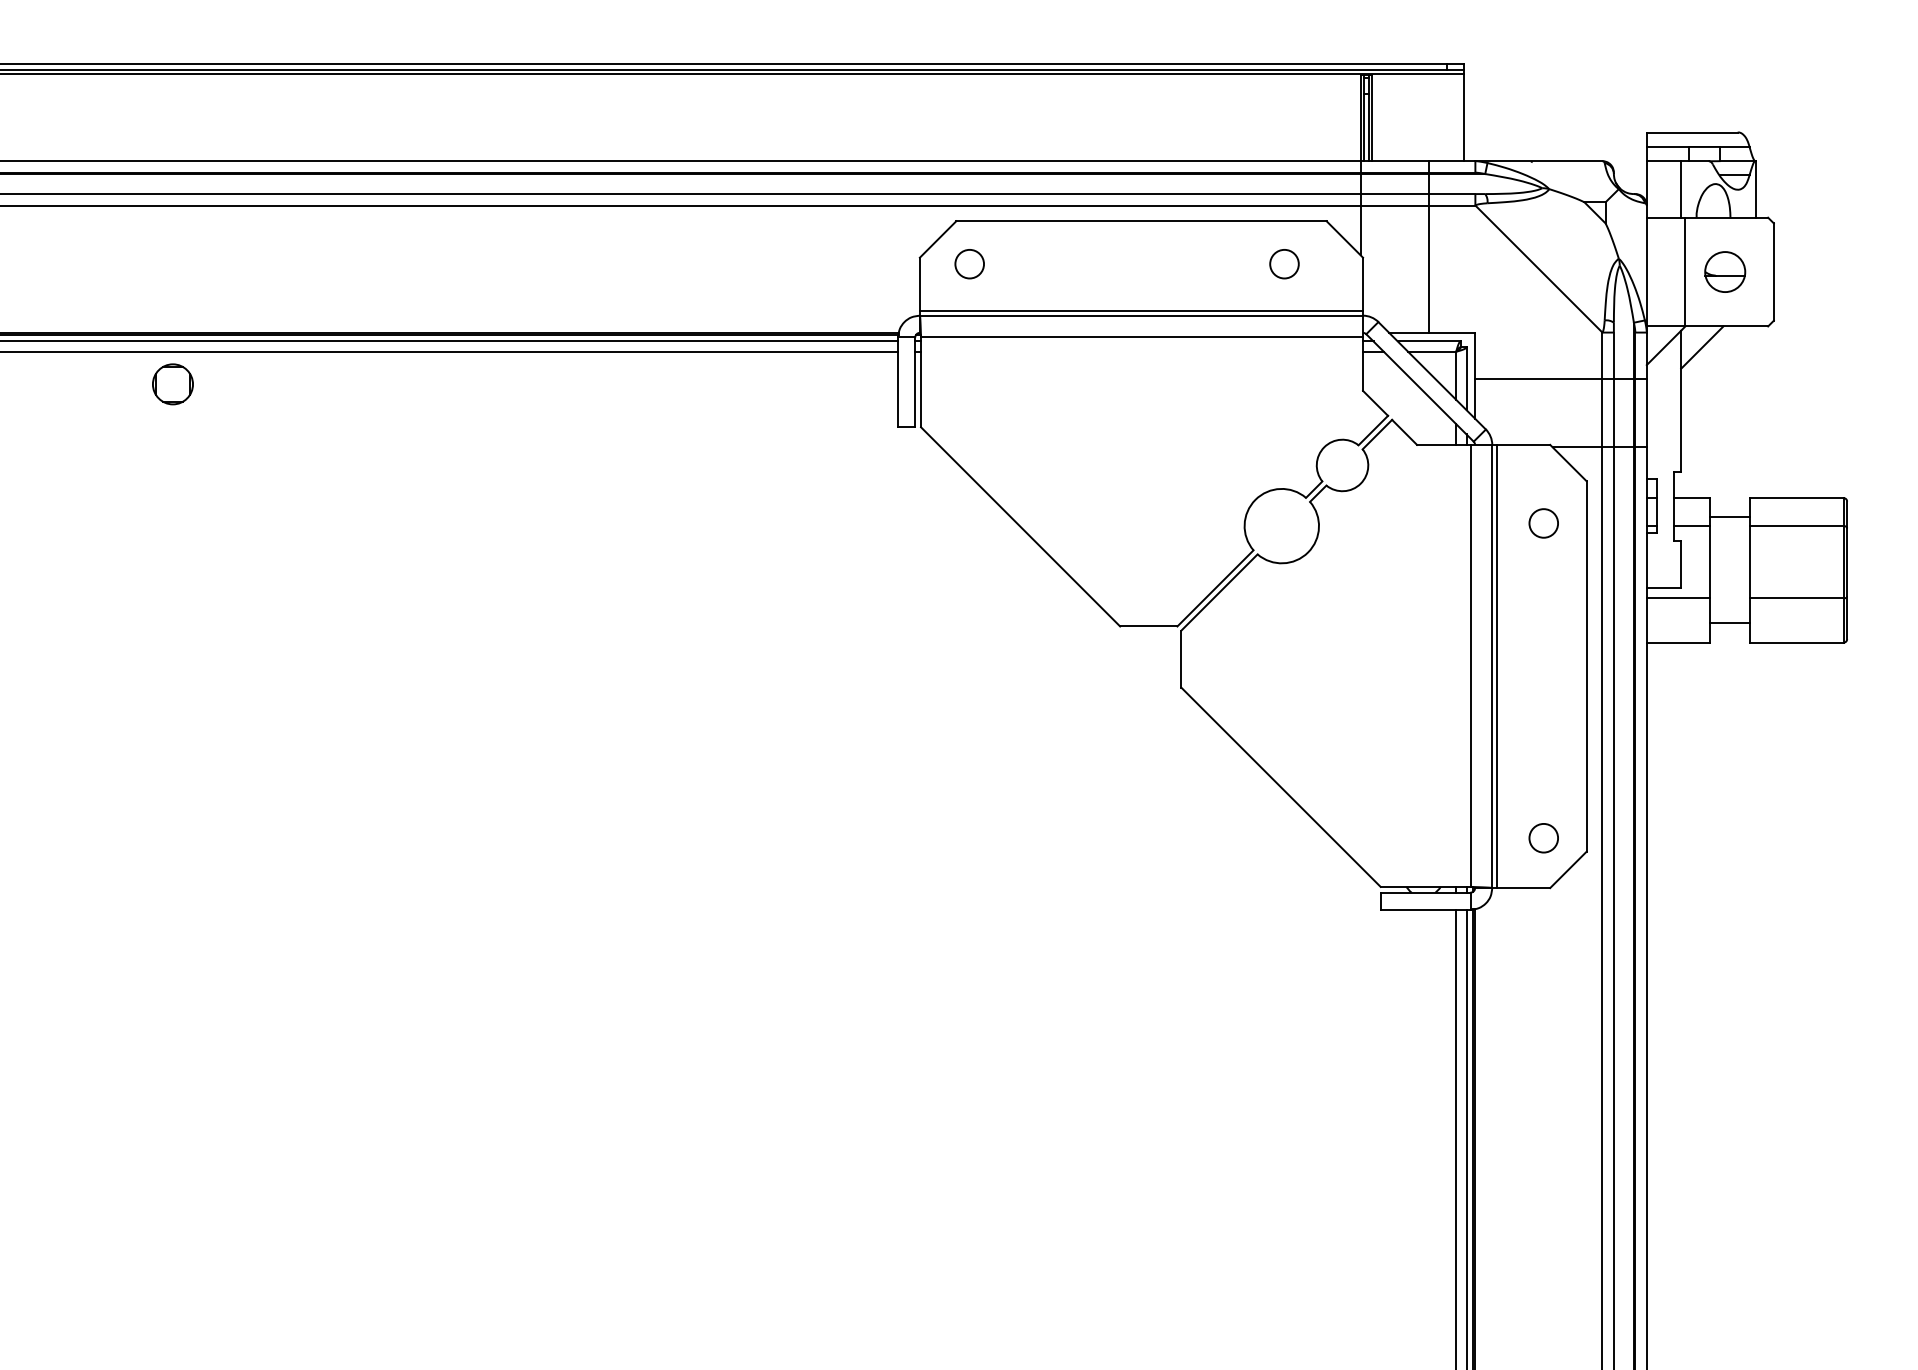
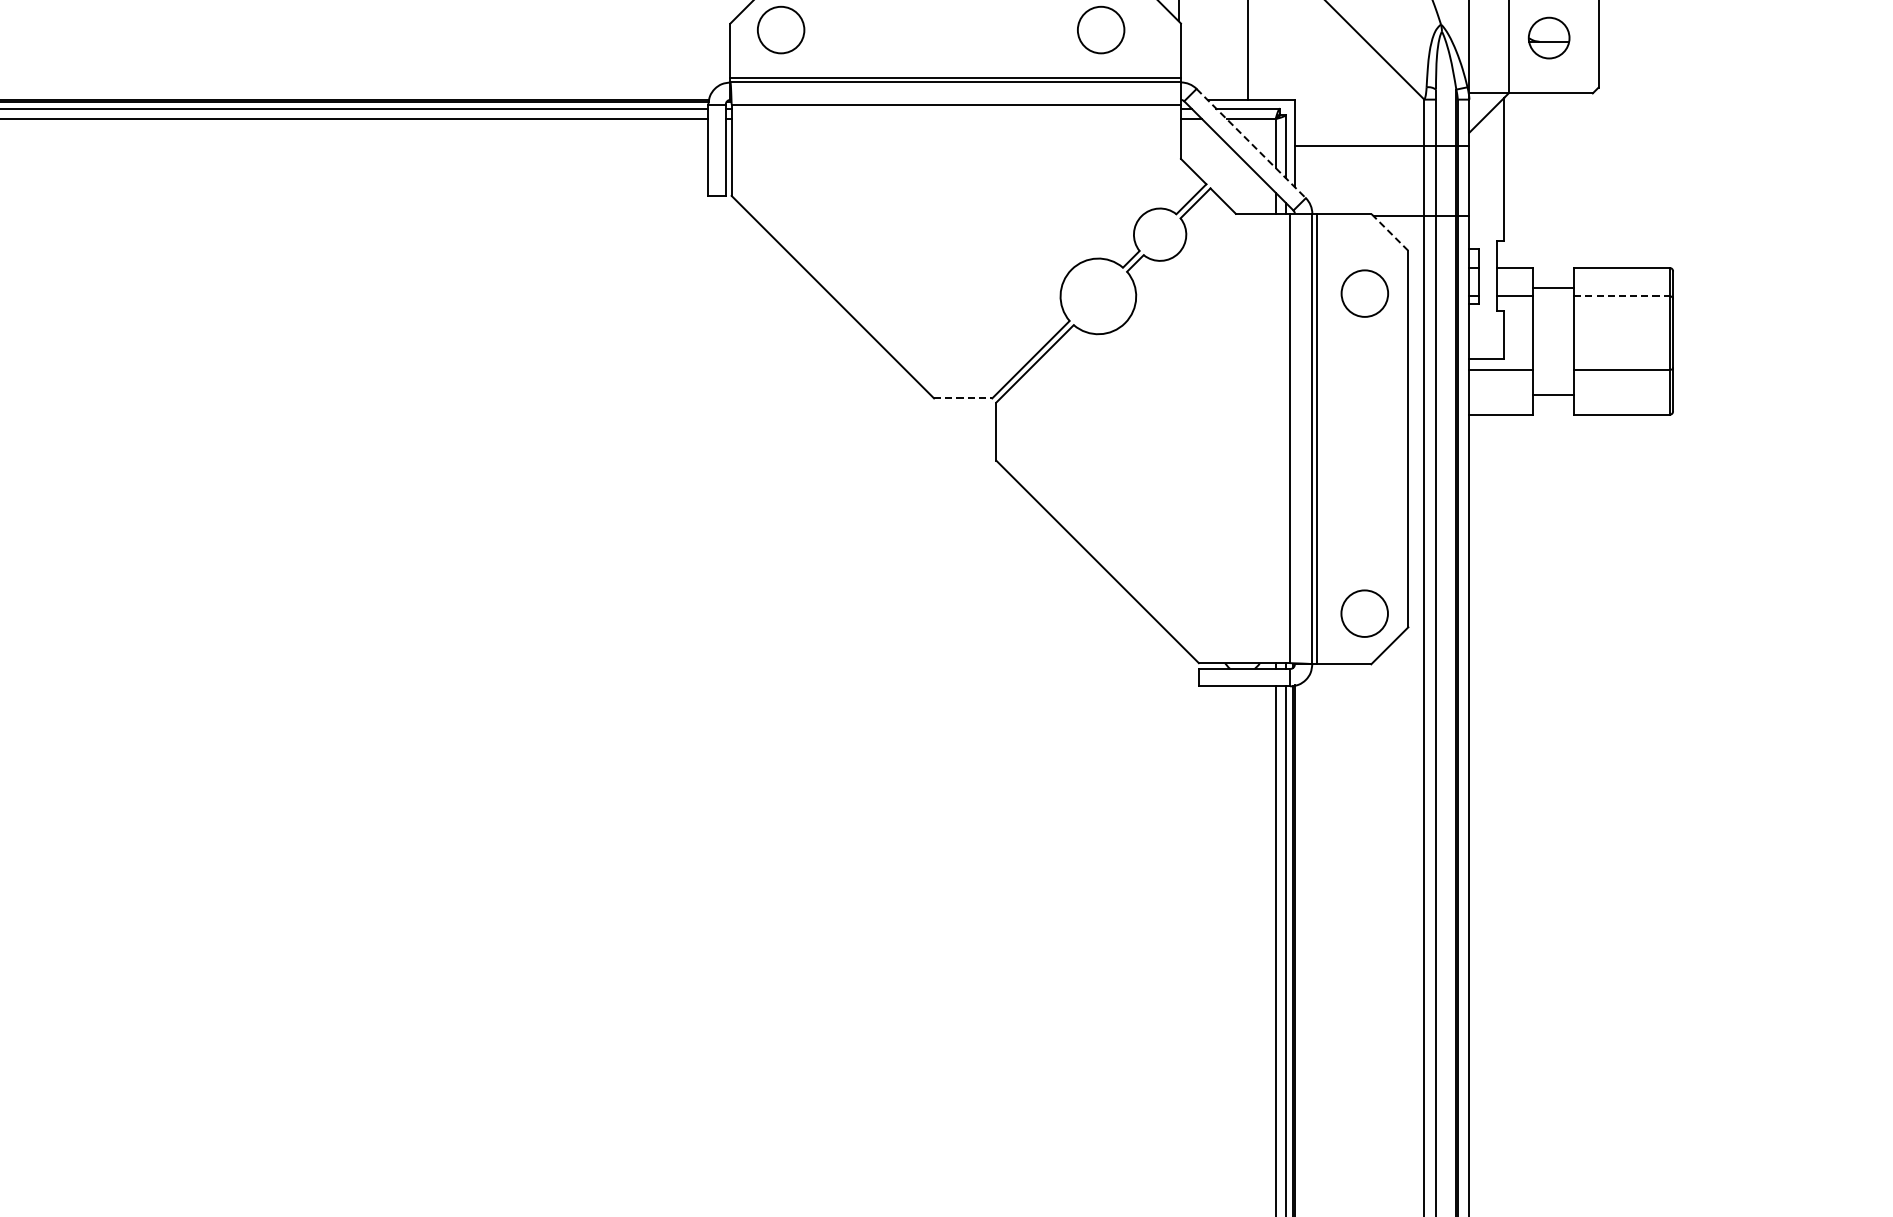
circle: (969, 263) -> (780, 29), size x1.6
circle: (1284, 263) -> (1101, 29), size x1.6
line: (1702, 347) -> (1526, 114), removed
line: (1432, 375) -> (1251, 143), solid -> dashed
line: (1568, 463) -> (1389, 232), solid -> dashed
circle: (1543, 523) -> (1364, 293), size x1.6
line: (1797, 526) -> (1622, 296), solid -> dashed
line: (1148, 626) -> (962, 398), solid -> dashed
circle: (1543, 837) -> (1364, 612), size x1.6

